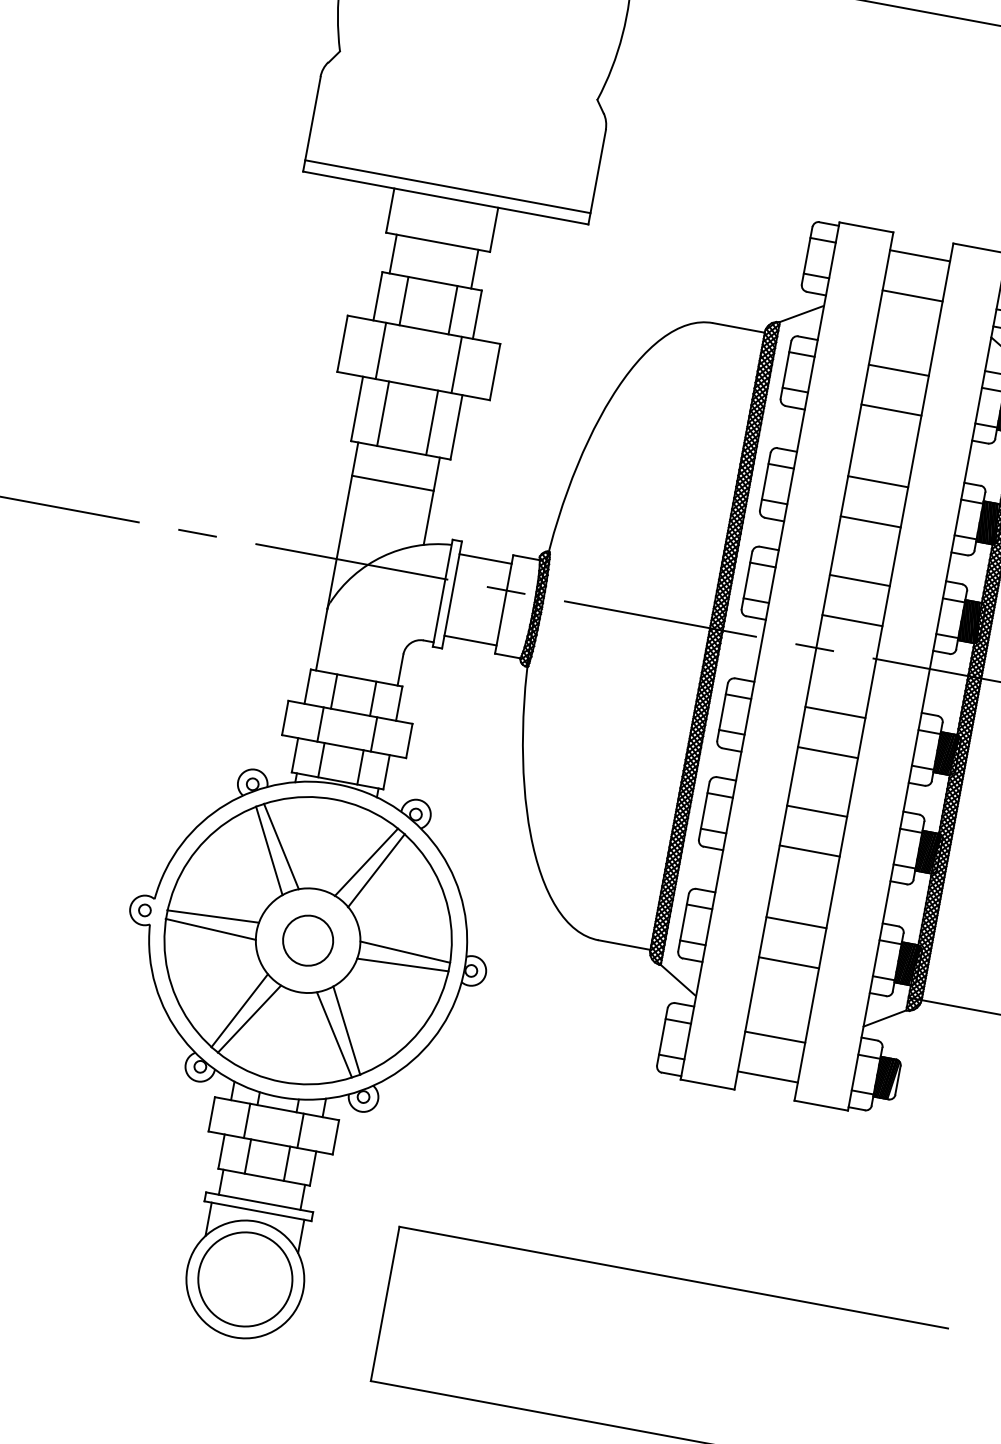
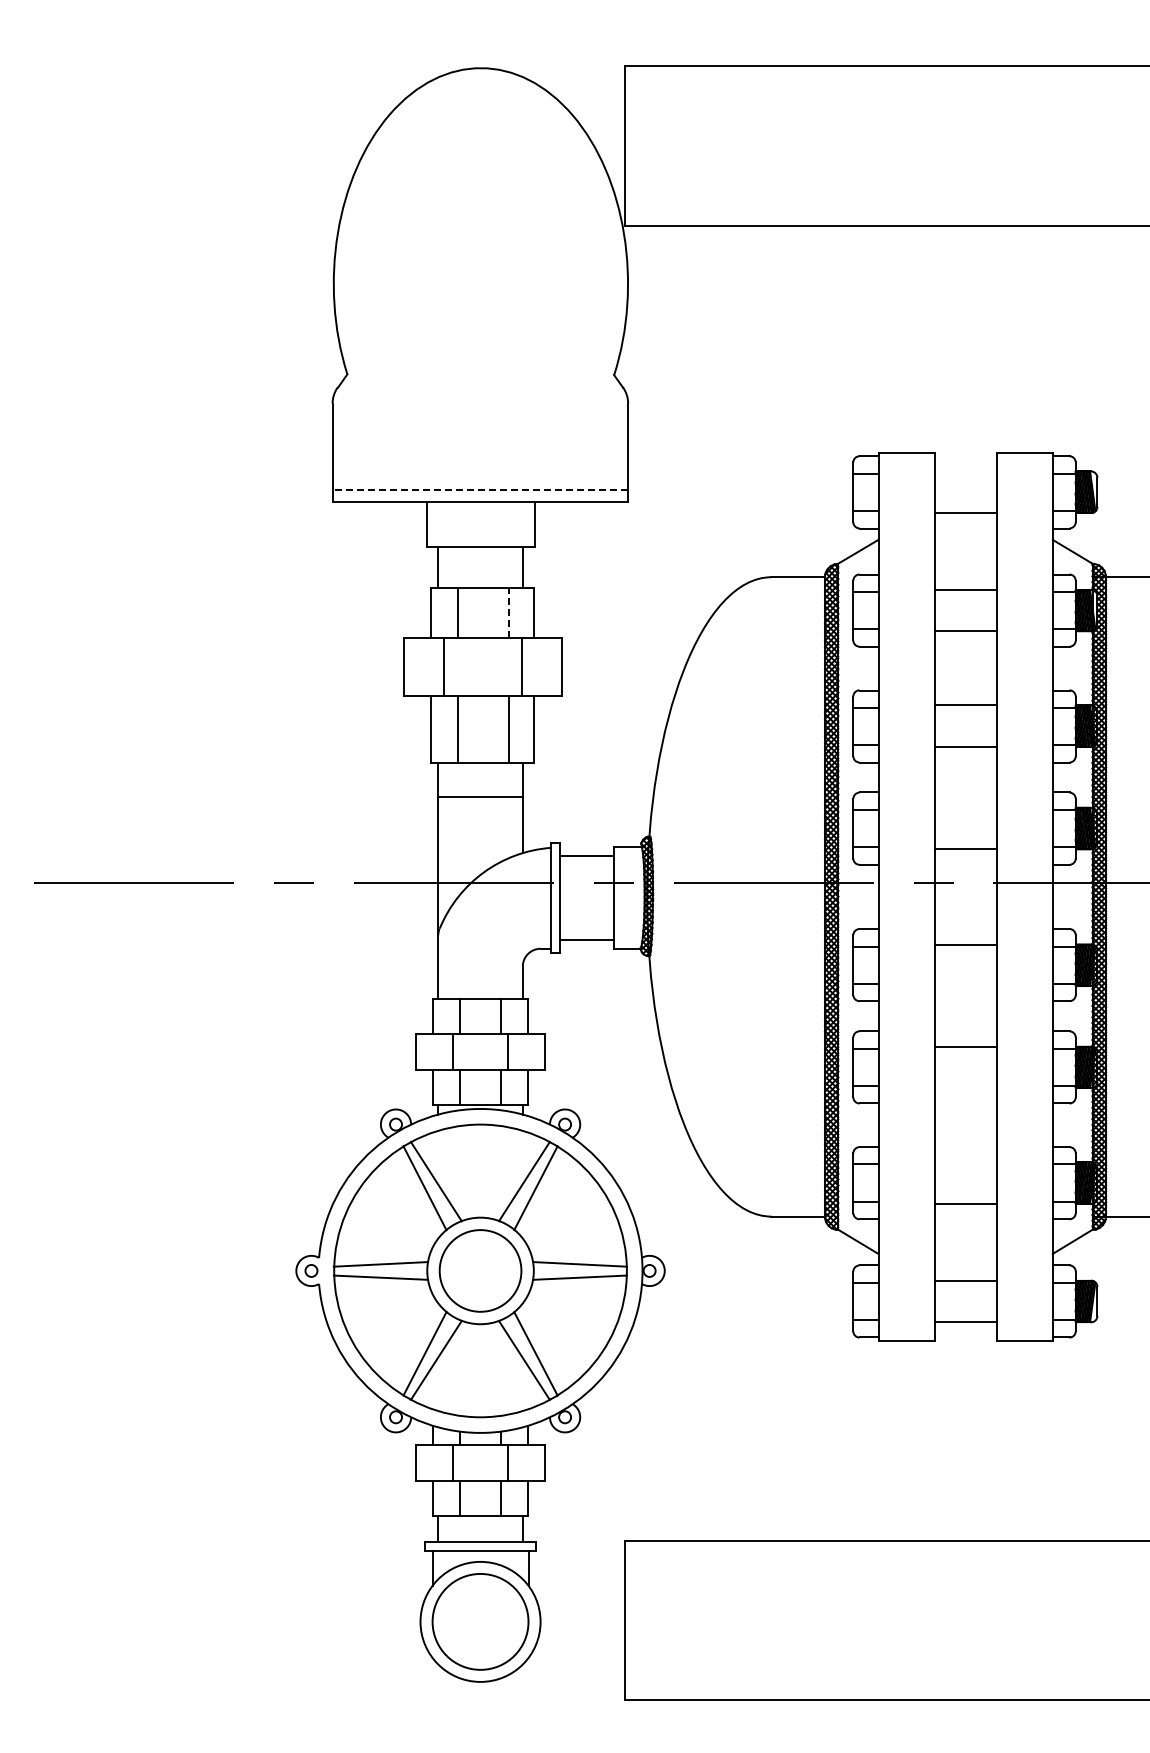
line: (447, 186) -> (480, 489), solid -> dashed
line: (920, 255) -> (966, 471), removed
line: (452, 310) -> (508, 612), solid -> dashed
line: (860, 580) -> (966, 807), removed
line: (828, 753) -> (966, 986), removed
line: (809, 851) -> (966, 1088), removed
line: (796, 922) -> (966, 1162), removed
circle: (308, 940) -> (480, 1270), size x1.6

